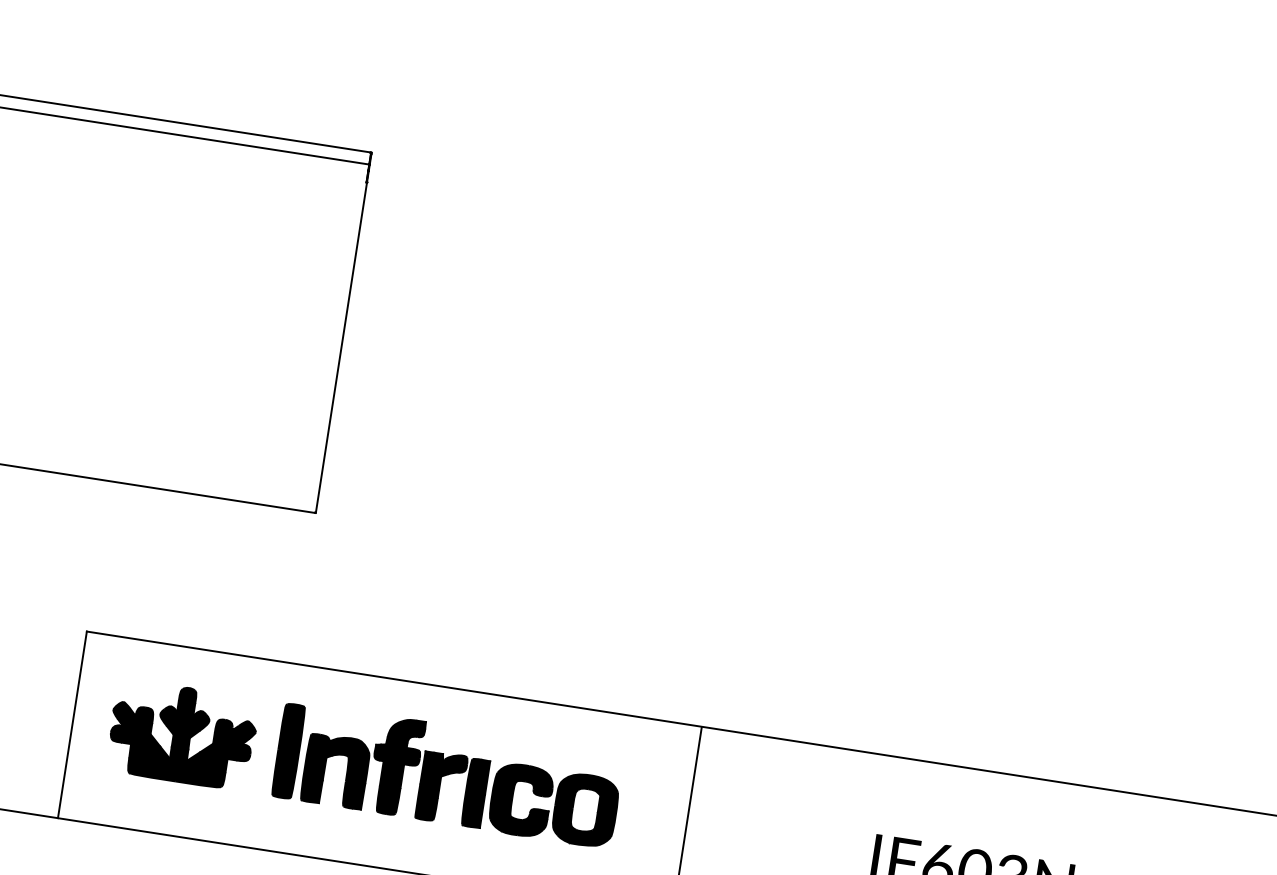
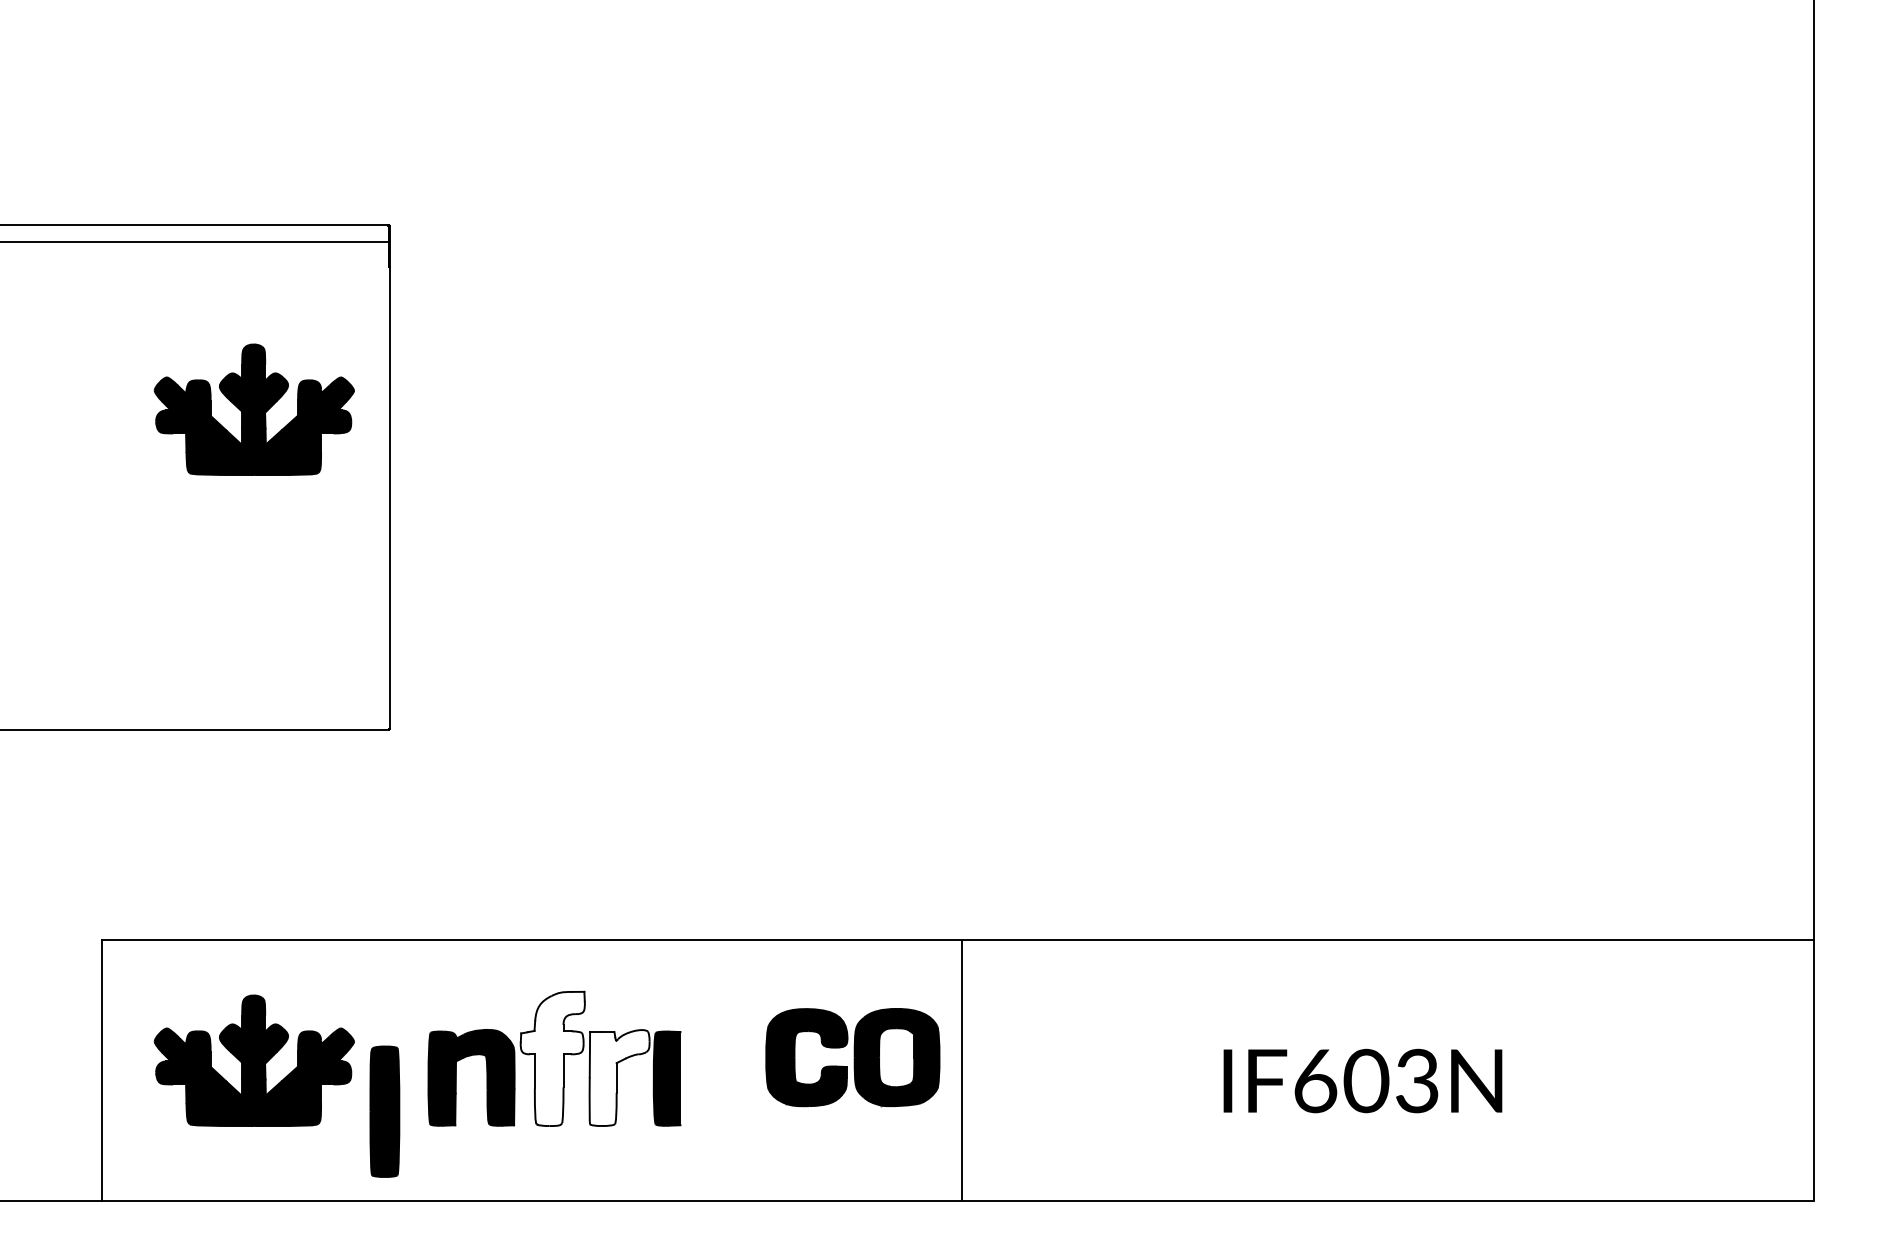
part: (253, 269) -> (253, 409), added
part: (288, 750) -> (384, 1111), moved
fill: (395, 766) -> (552, 1058), removed
fill: (441, 787) -> (619, 1078), removed
part: (553, 805) -> (852, 1057), moved

